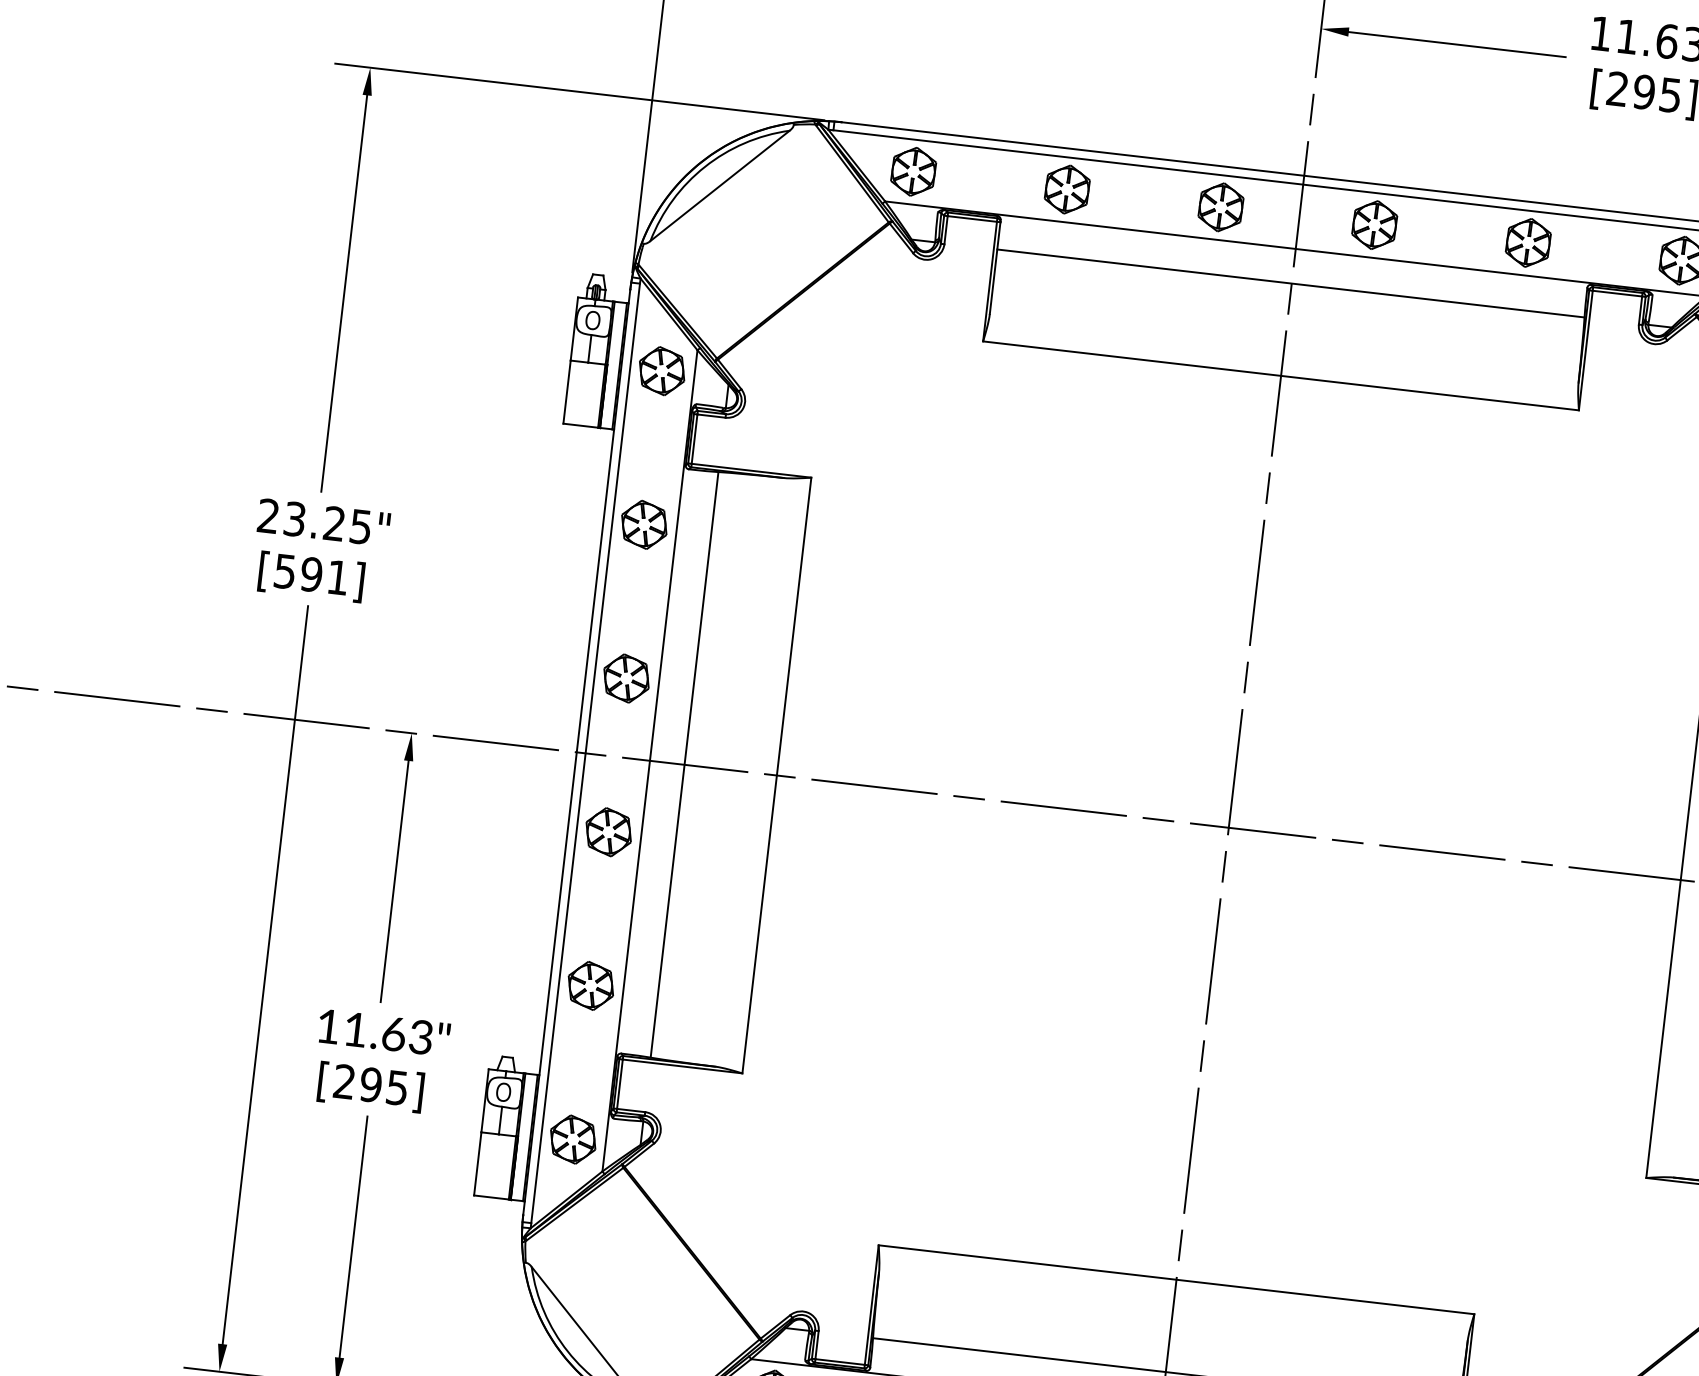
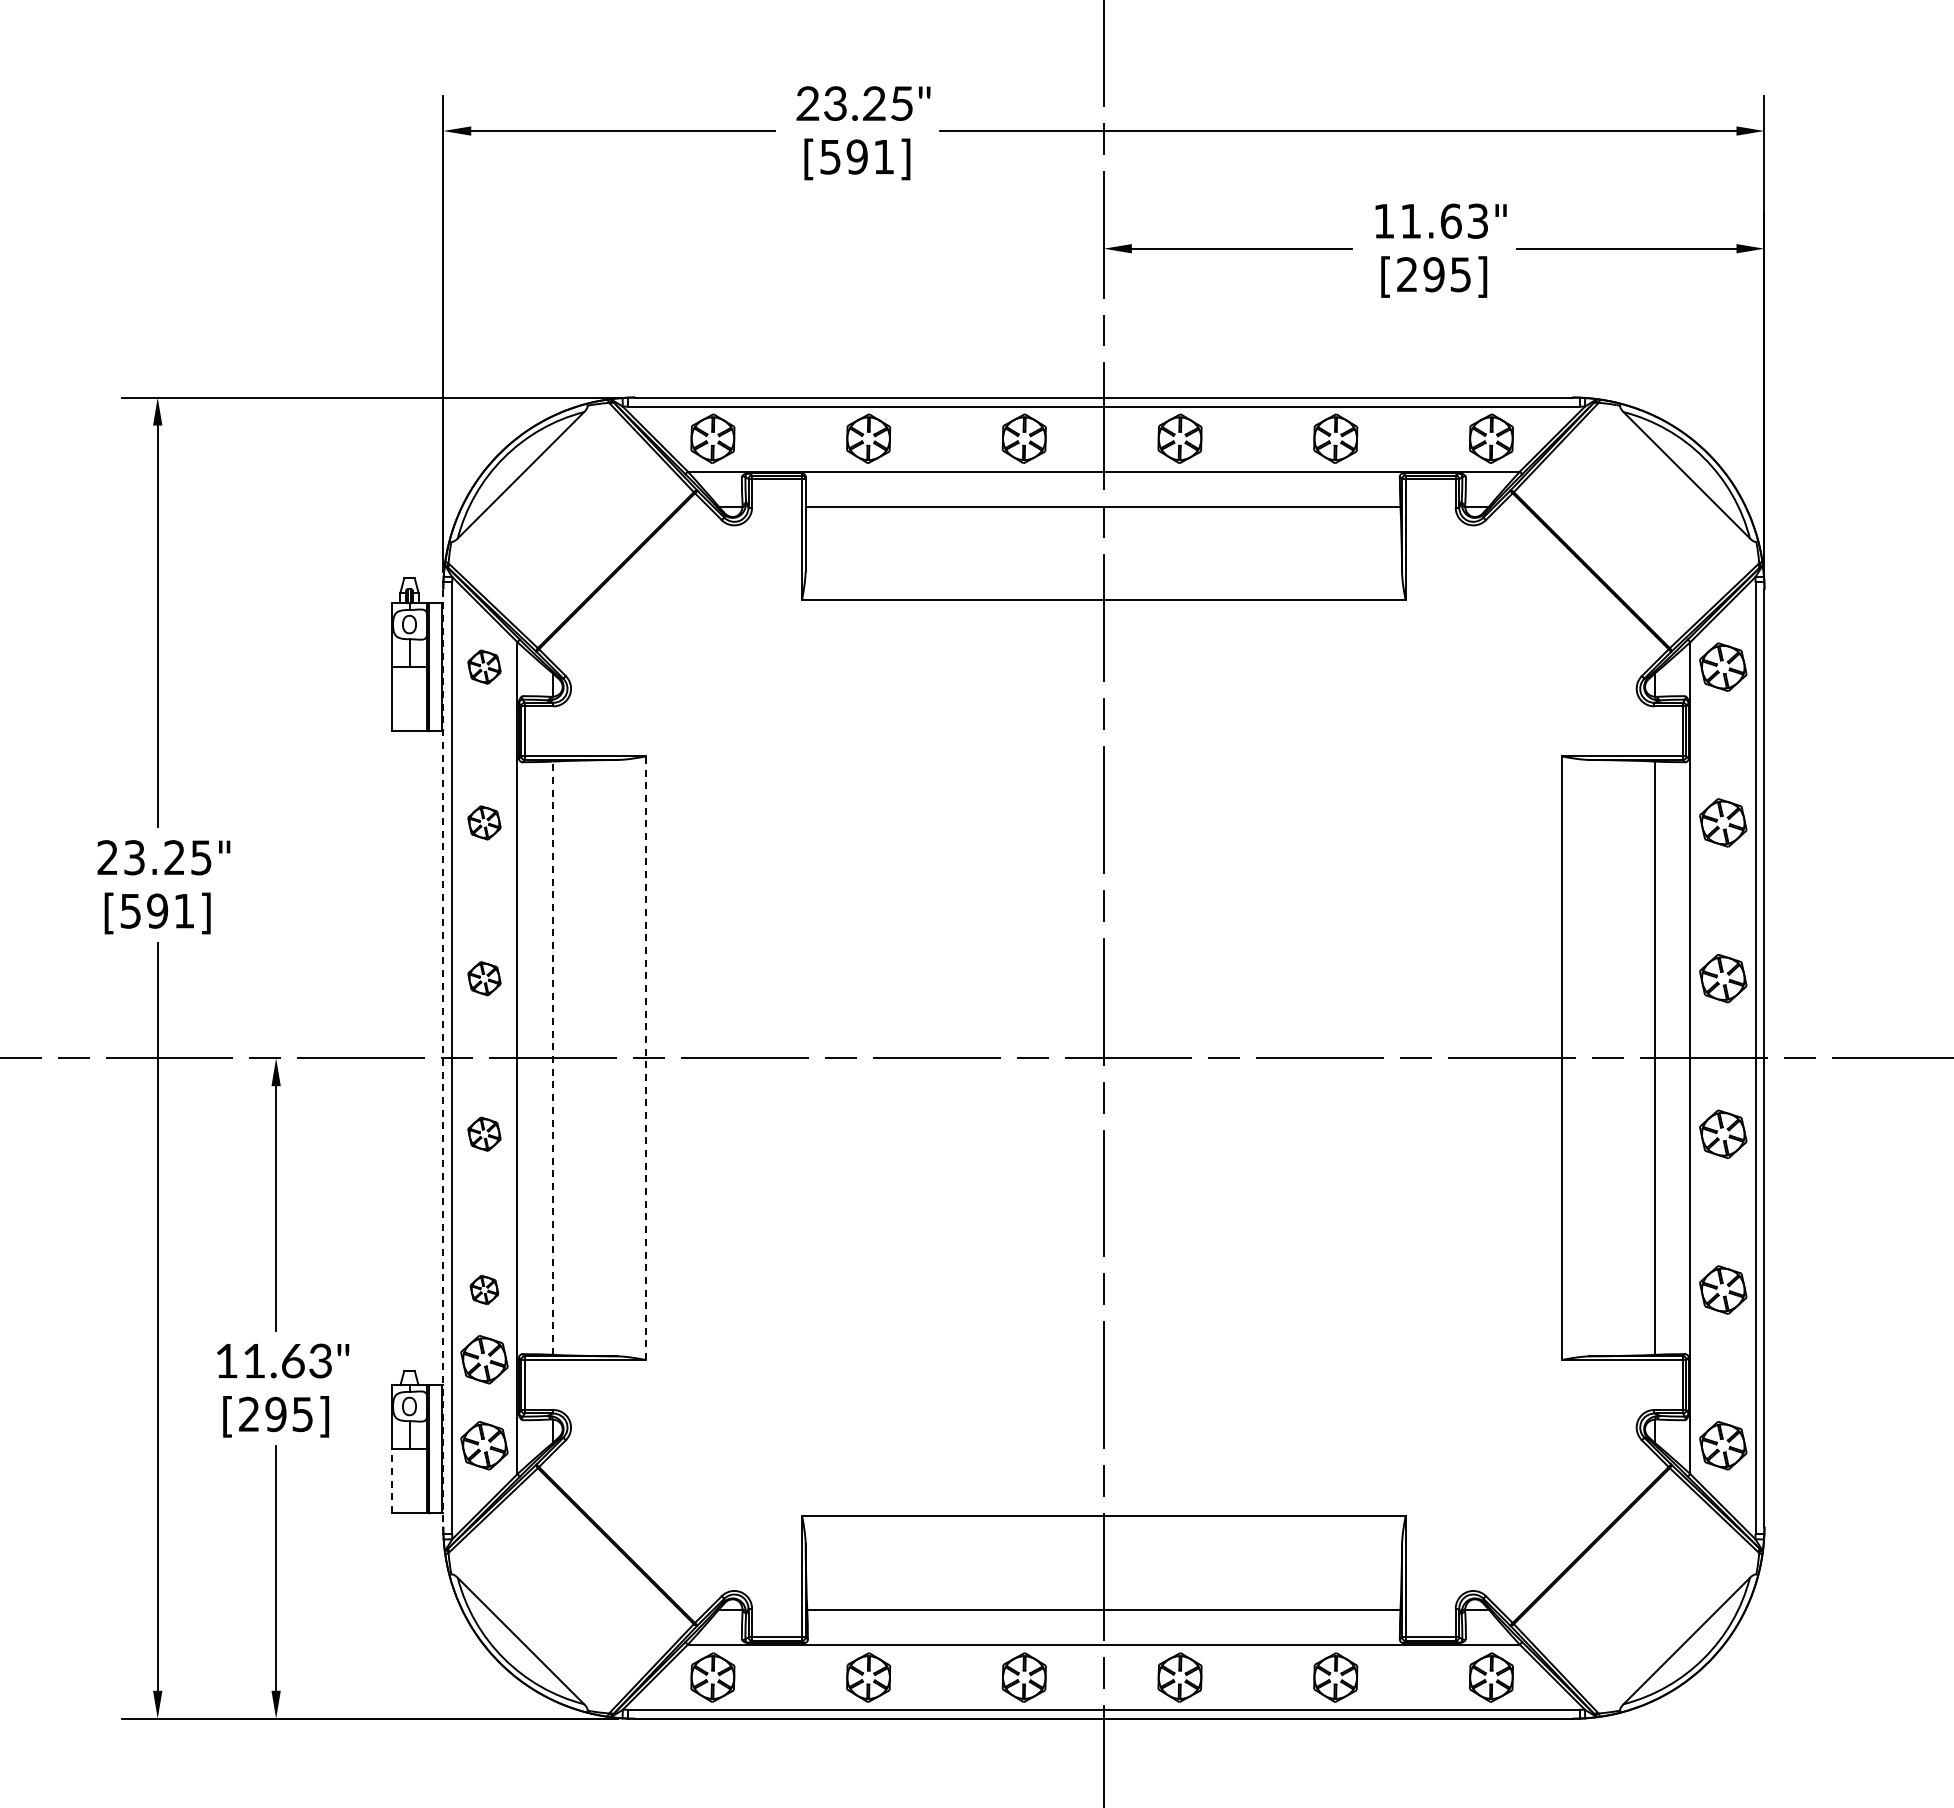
part: (662, 370) -> (484, 666), size x0.7
part: (644, 524) -> (484, 822), size x0.7
part: (626, 678) -> (484, 978), size x0.7
line: (576, 752) -> (443, 1058), solid -> dashed
line: (684, 765) -> (552, 1058), solid -> dashed
line: (777, 775) -> (646, 1058), solid -> dashed
part: (608, 831) -> (484, 1133), size x0.7
part: (591, 985) -> (484, 1289), size x0.6
part: (583, 1054) -> (484, 1359), added
line: (477, 1164) -> (391, 1481), solid -> dashed

